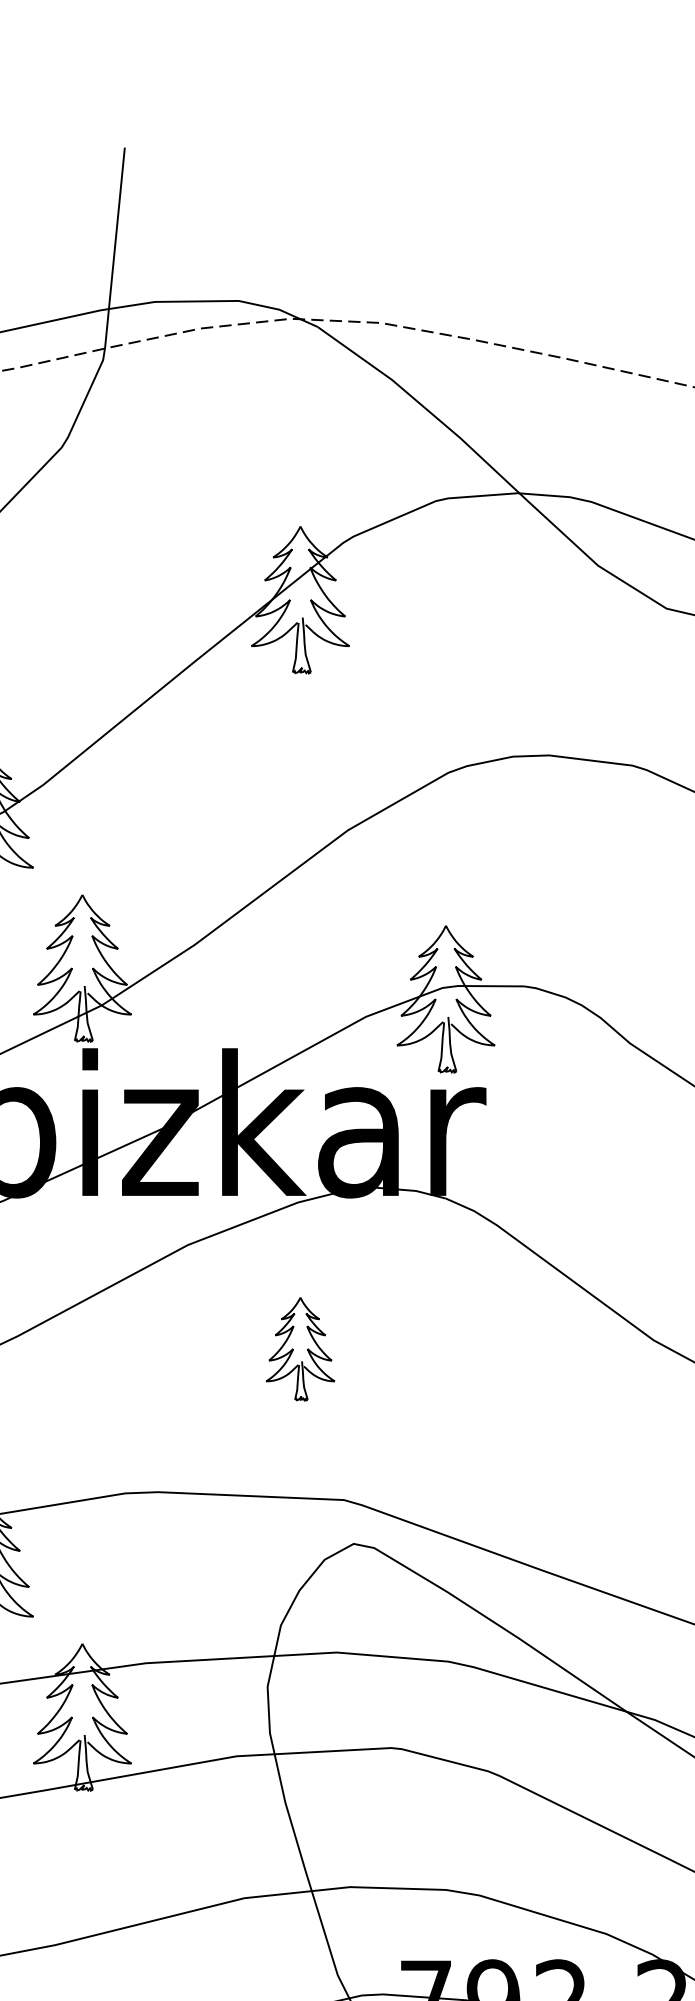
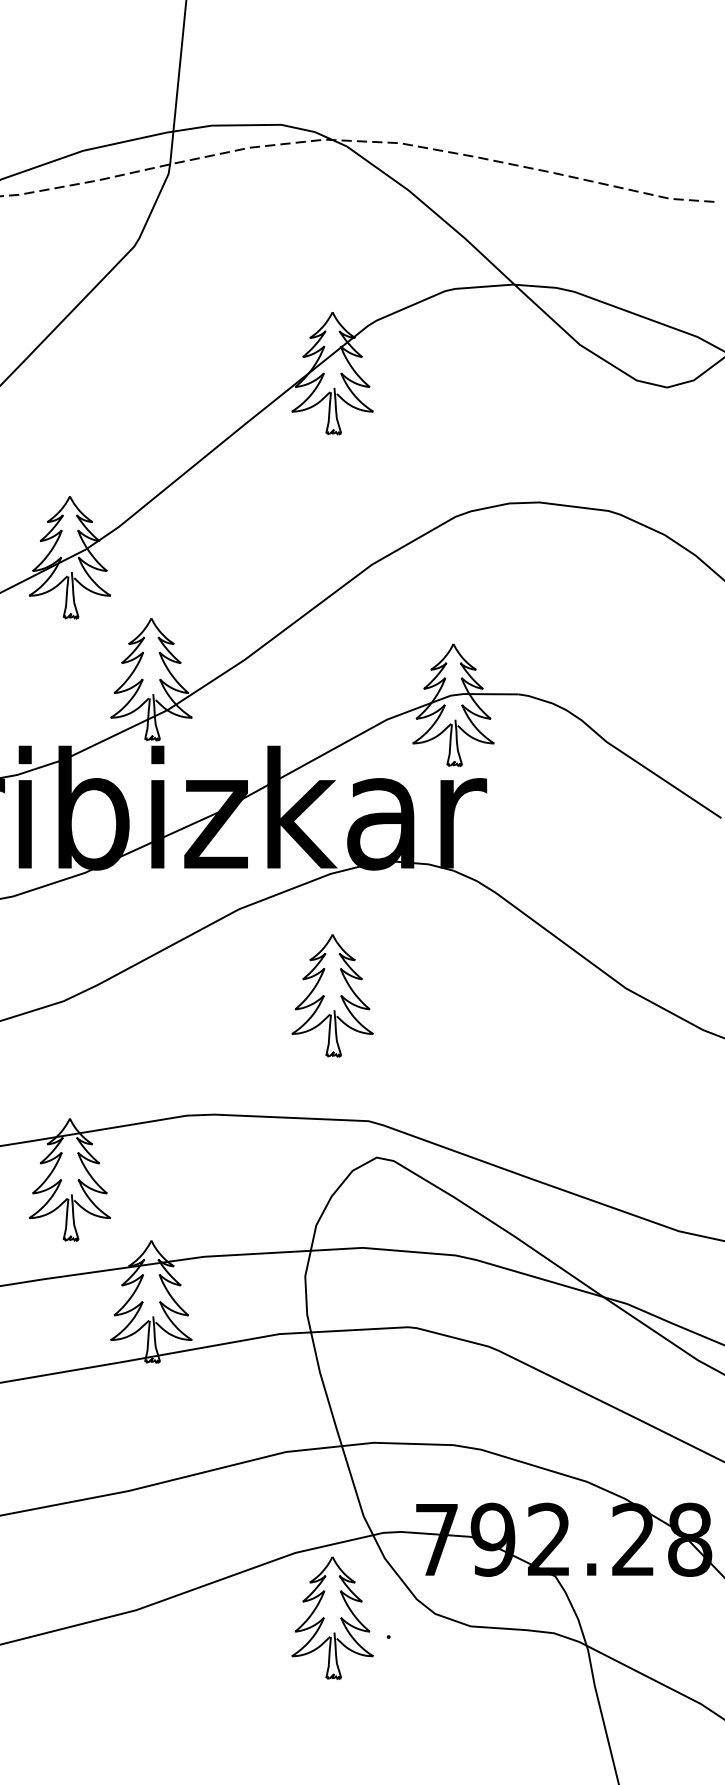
part: (300, 1348) -> (332, 995), size x1.43

